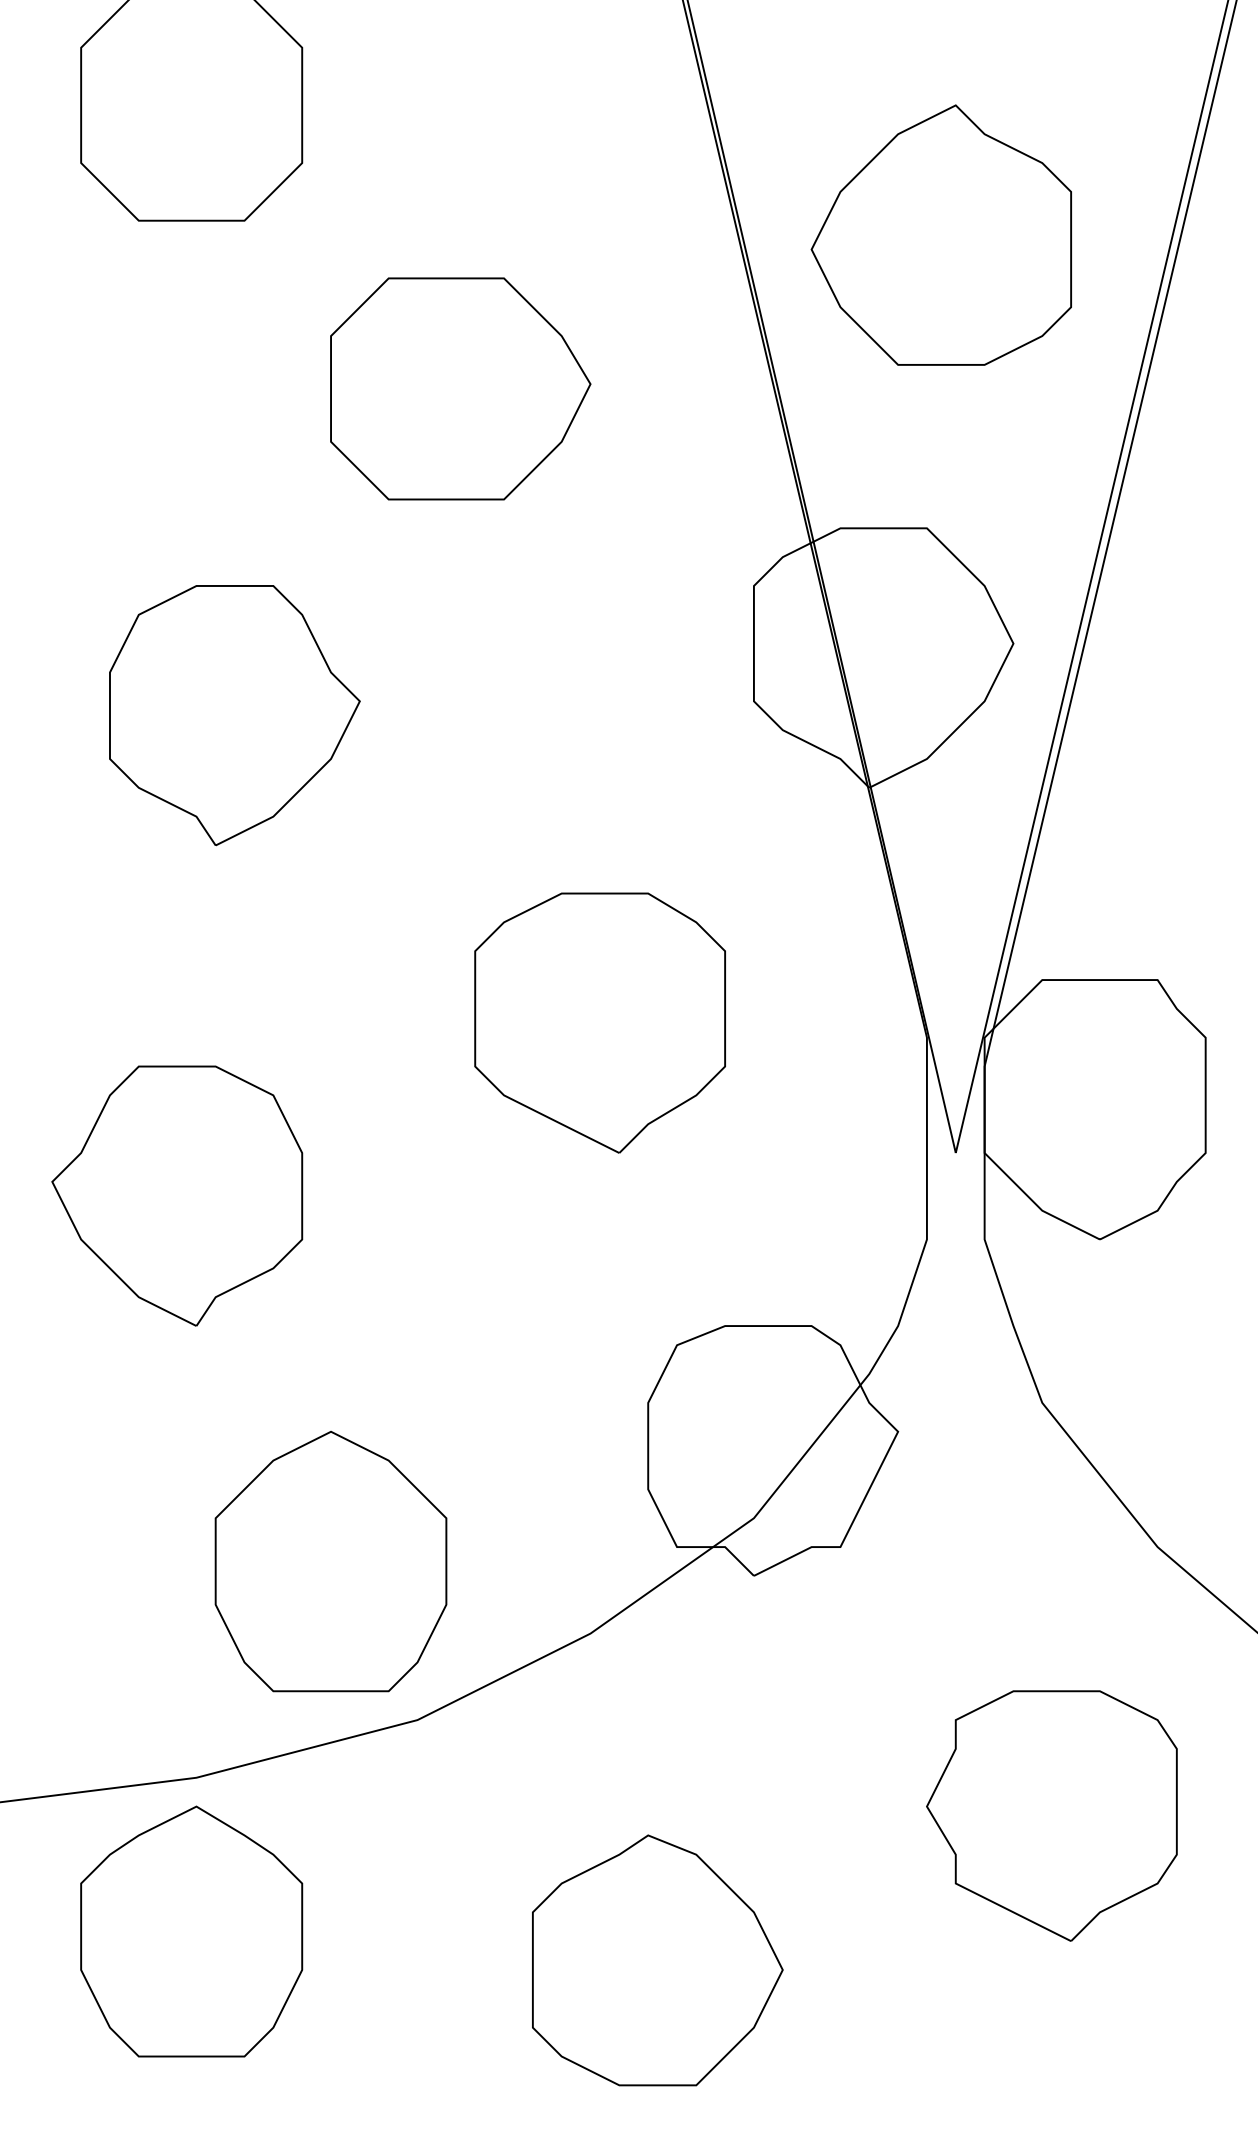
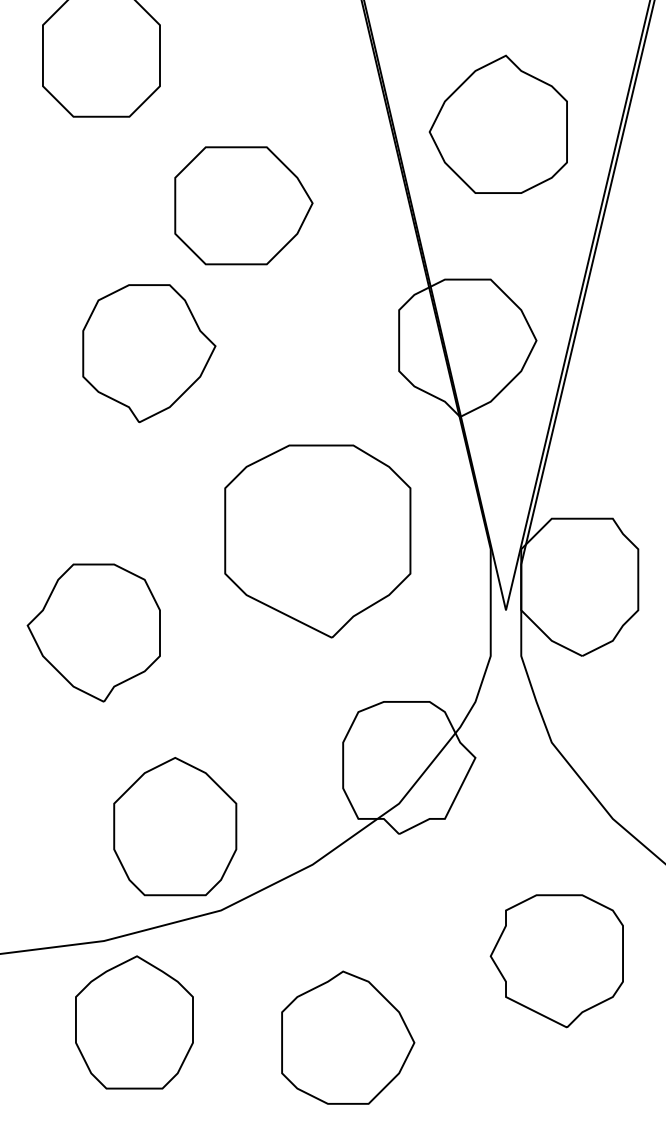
part: (235, 715) -> (149, 353), moved
part: (599, 1023) -> (317, 541), size x1.4
part: (191, 1931) -> (134, 1022), moved

